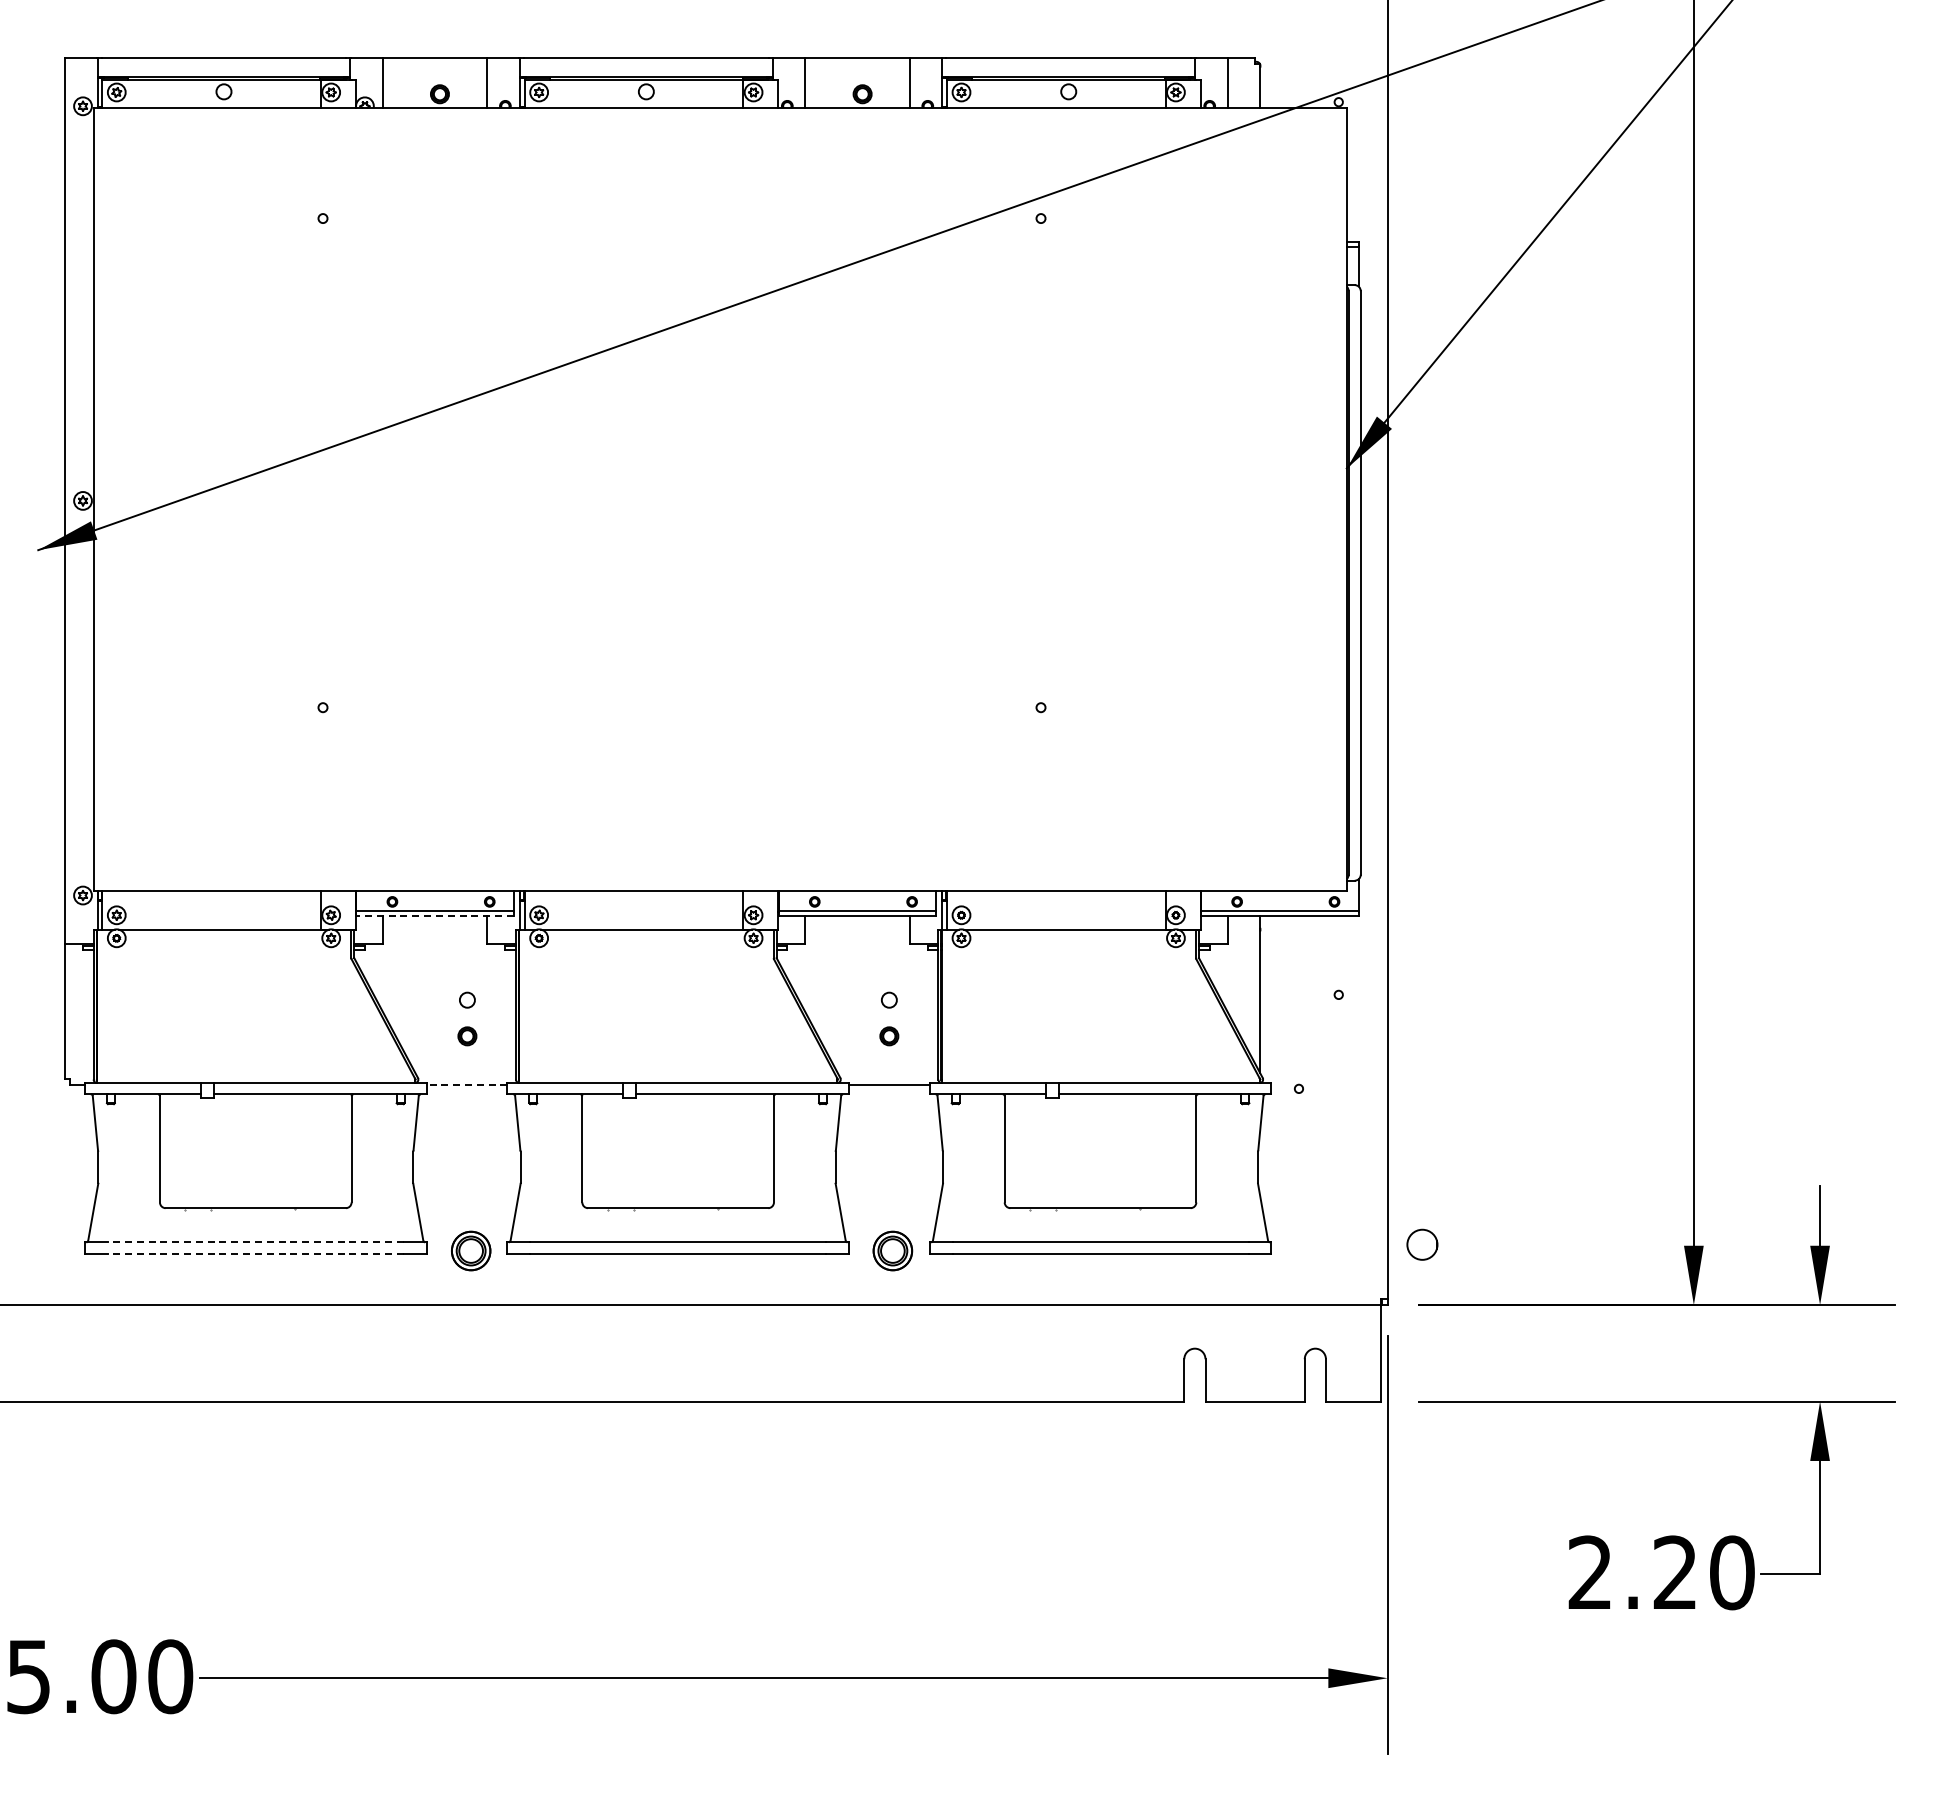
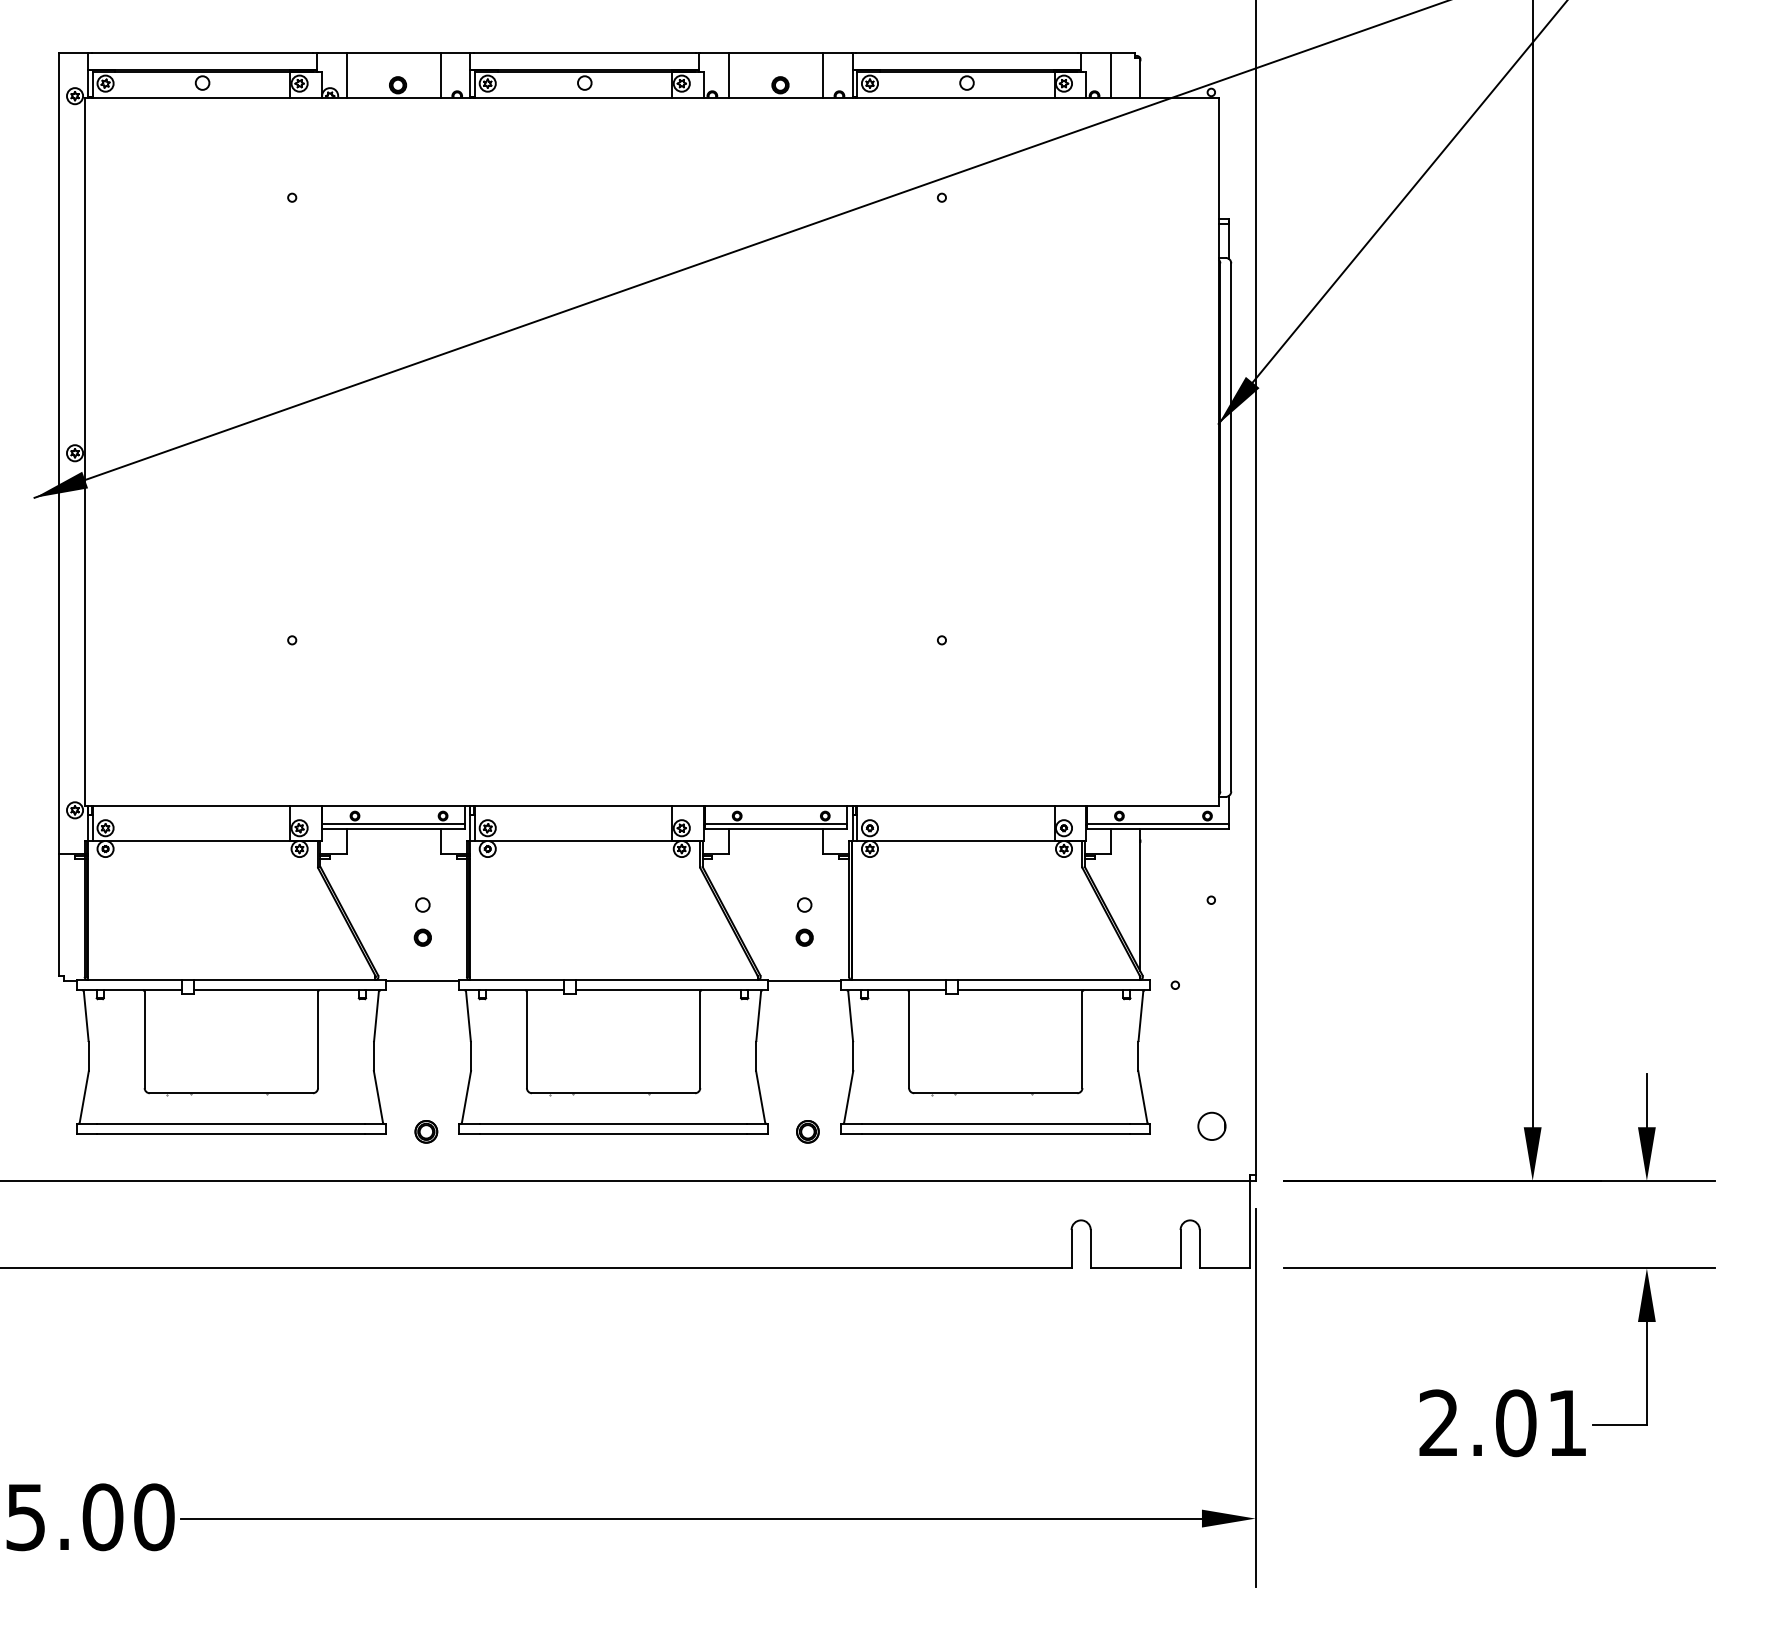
line: (435, 916) -> (393, 829), dashed -> solid
line: (466, 1084) -> (422, 981), dashed -> solid
line: (255, 1242) -> (231, 1124), dashed -> solid
circle: (1422, 1244) -> (1212, 1126), moved
part: (471, 1250) -> (426, 1131), size x0.62
part: (892, 1250) -> (807, 1131), size x0.62
line: (255, 1253) -> (231, 1134), dashed -> solid
text: (1703, 1572) -> (1541, 1422), 2.20 -> 2.01

